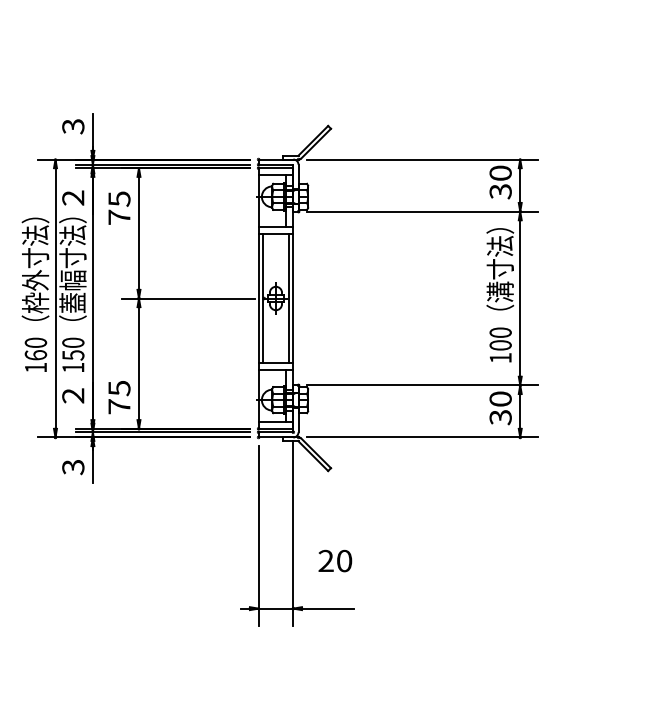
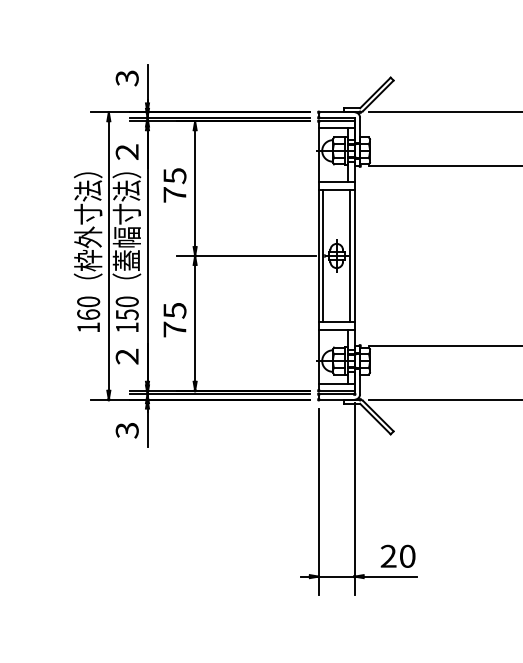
text: (119, 207) -> (175, 184), moved
text: (119, 397) -> (175, 320), moved
text: (335, 560) -> (398, 555), moved

